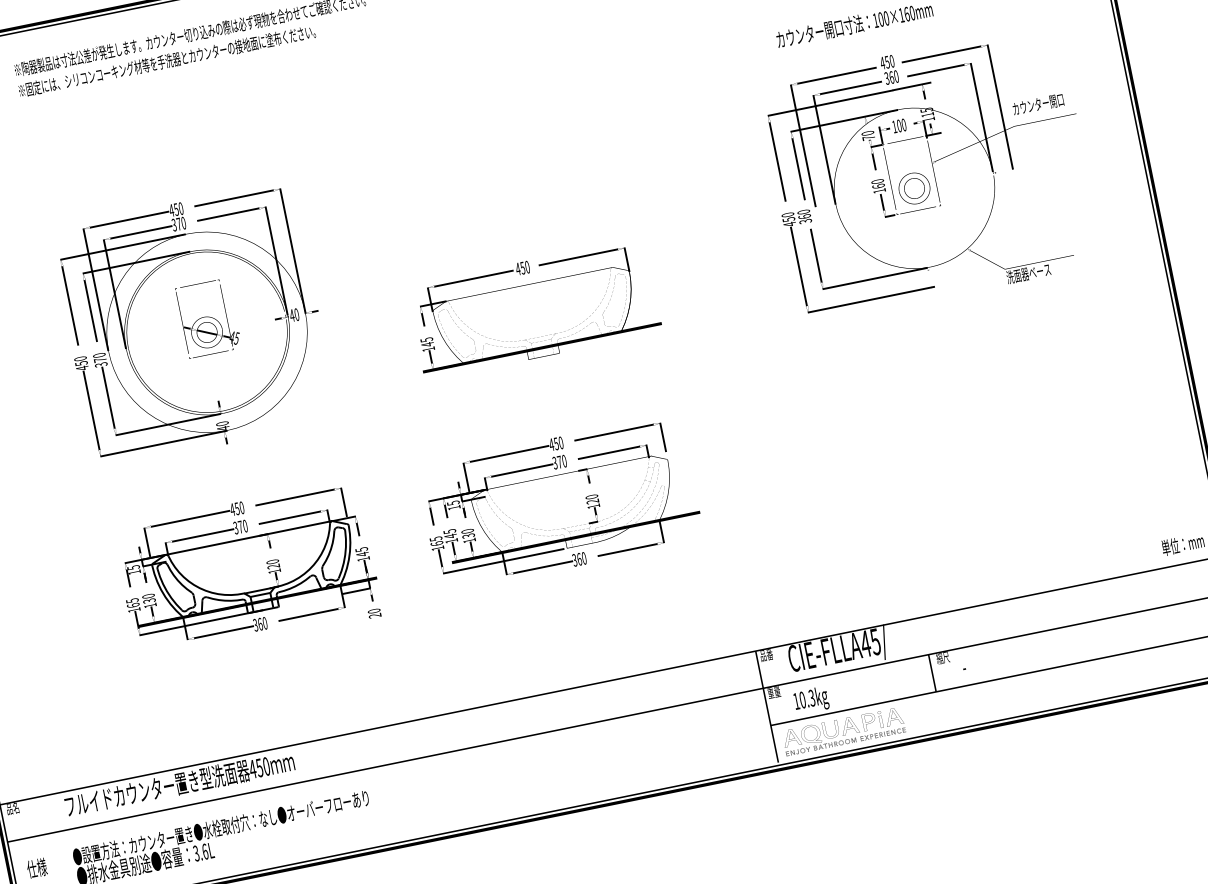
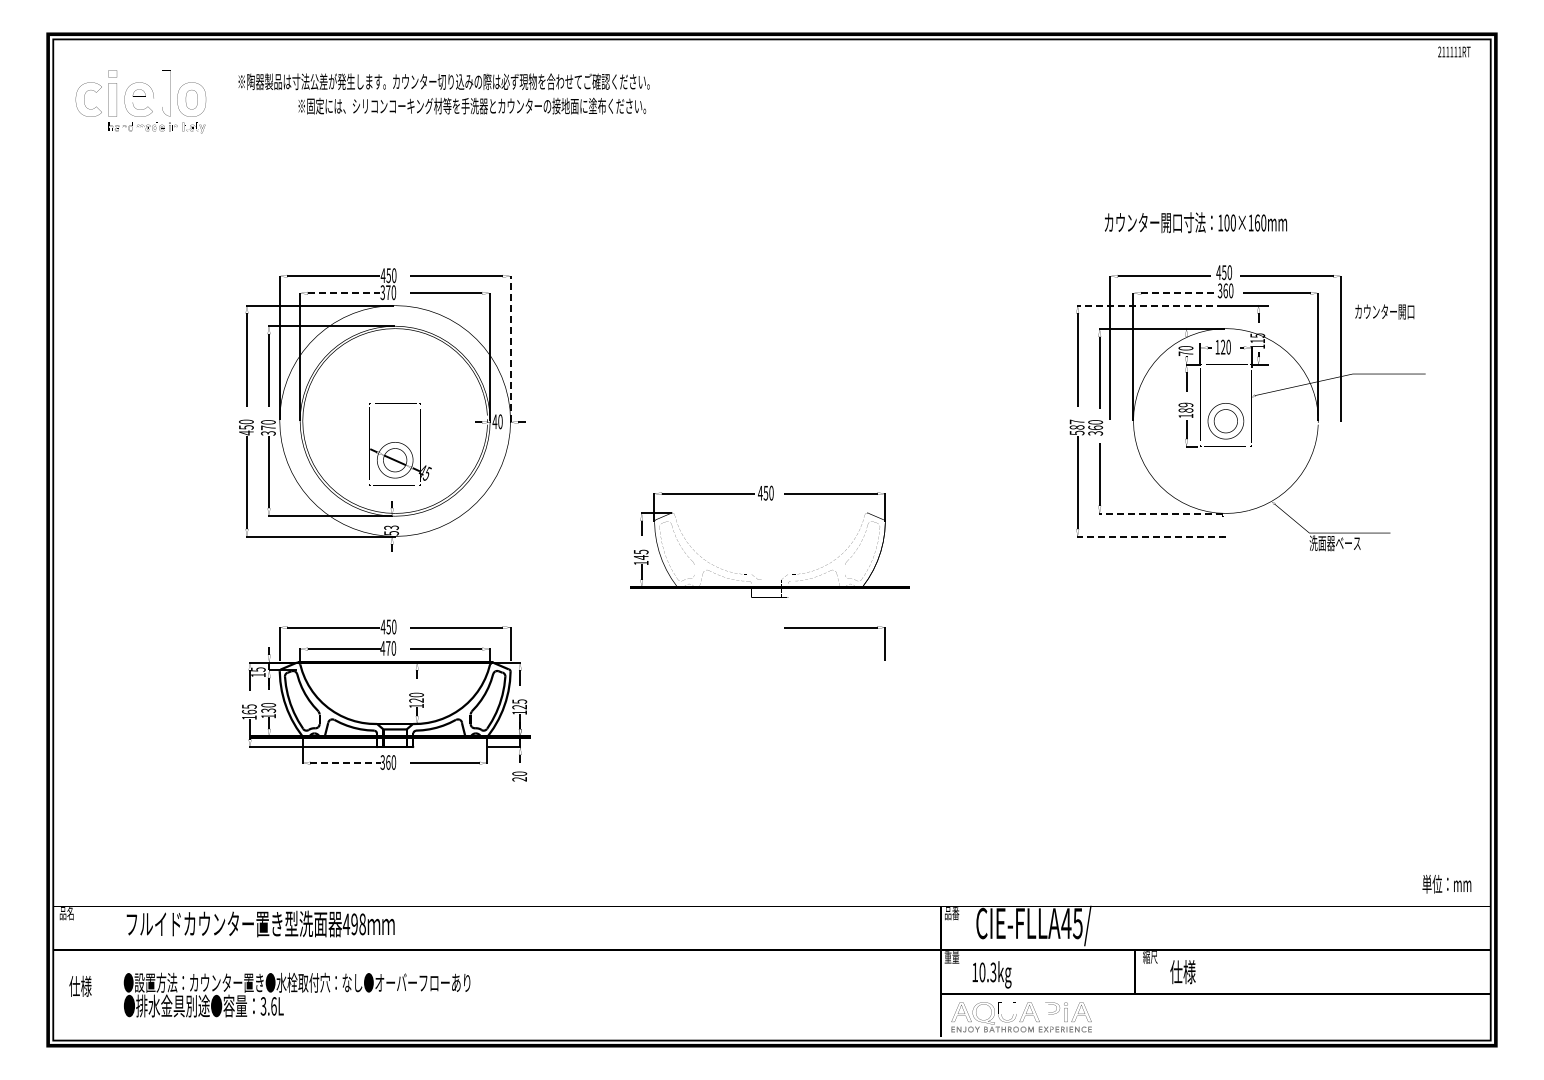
text: (167, 60) -> (472, 105), moved
line: (851, 88) -> (1177, 293), solid -> dashed
line: (830, 103) -> (1150, 305), solid -> dashed
text: (1038, 104) -> (1384, 311), moved
text: (899, 125) -> (1223, 346), 100 -> 120
text: (877, 183) -> (1185, 407), 160 -> 189
text: (788, 219) -> (1076, 427), 450 -> 587
line: (141, 232) -> (344, 293), solid -> dashed
line: (292, 250) -> (510, 348), solid -> dashed
line: (874, 278) -> (1160, 513), solid -> dashed
line: (871, 299) -> (1151, 536), solid -> dashed
part: (208, 318) -> (400, 444), moved
part: (526, 340) -> (753, 575), moved
text: (222, 426) -> (391, 530), 40 -> 53
part: (559, 503) -> (753, 694), removed
text: (235, 528) -> (382, 648), 370 -> 470
text: (362, 553) -> (519, 706), 145 -> 125
line: (224, 632) -> (346, 763), solid -> dashed
text: (973, 665) -> (1182, 972), - -> 仕様
text: (263, 767) -> (358, 924), 450 -> 498

